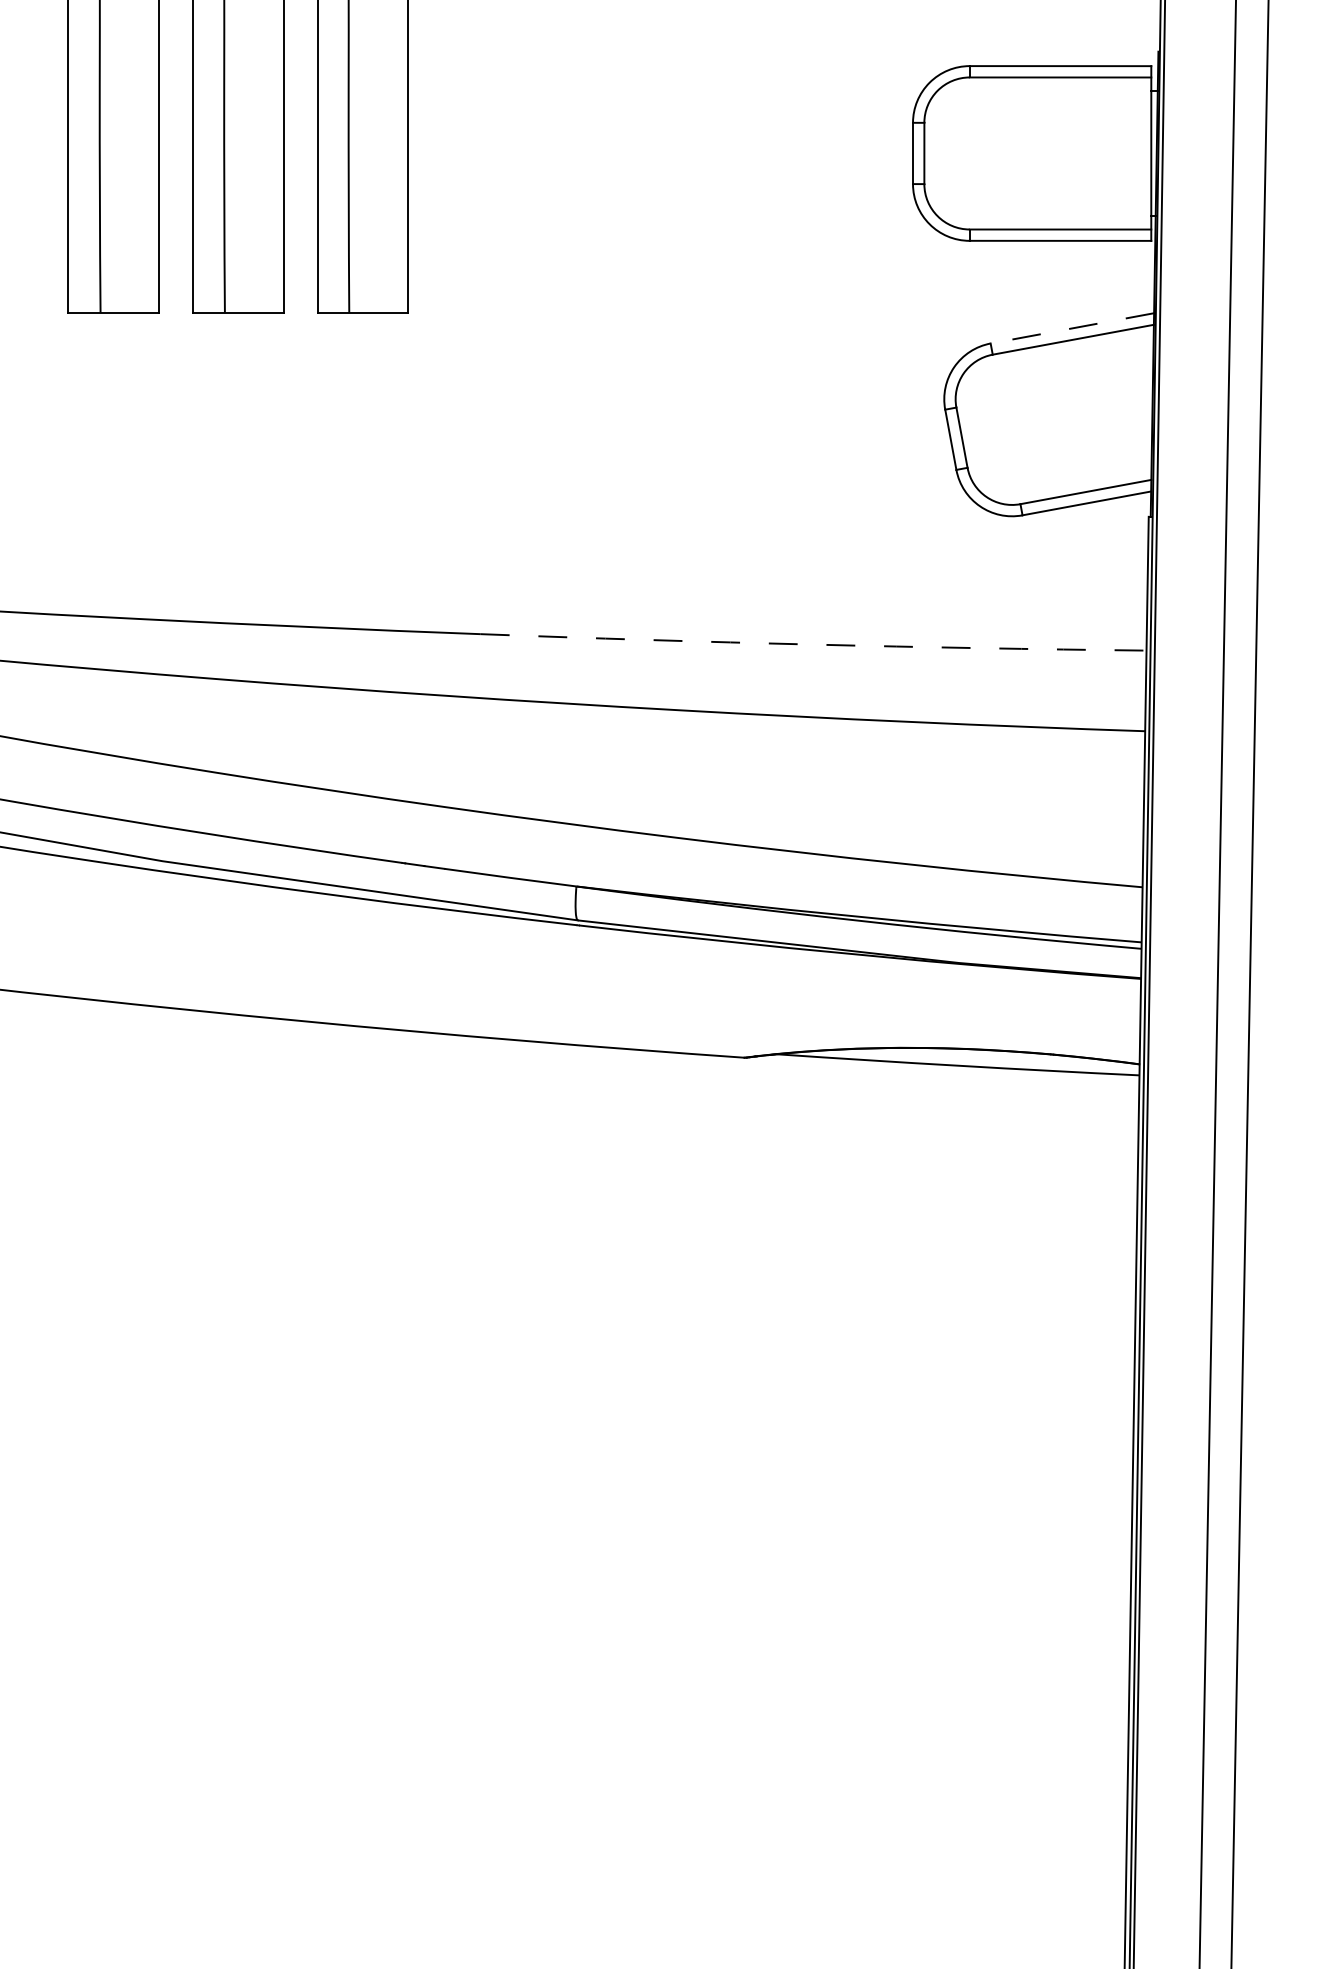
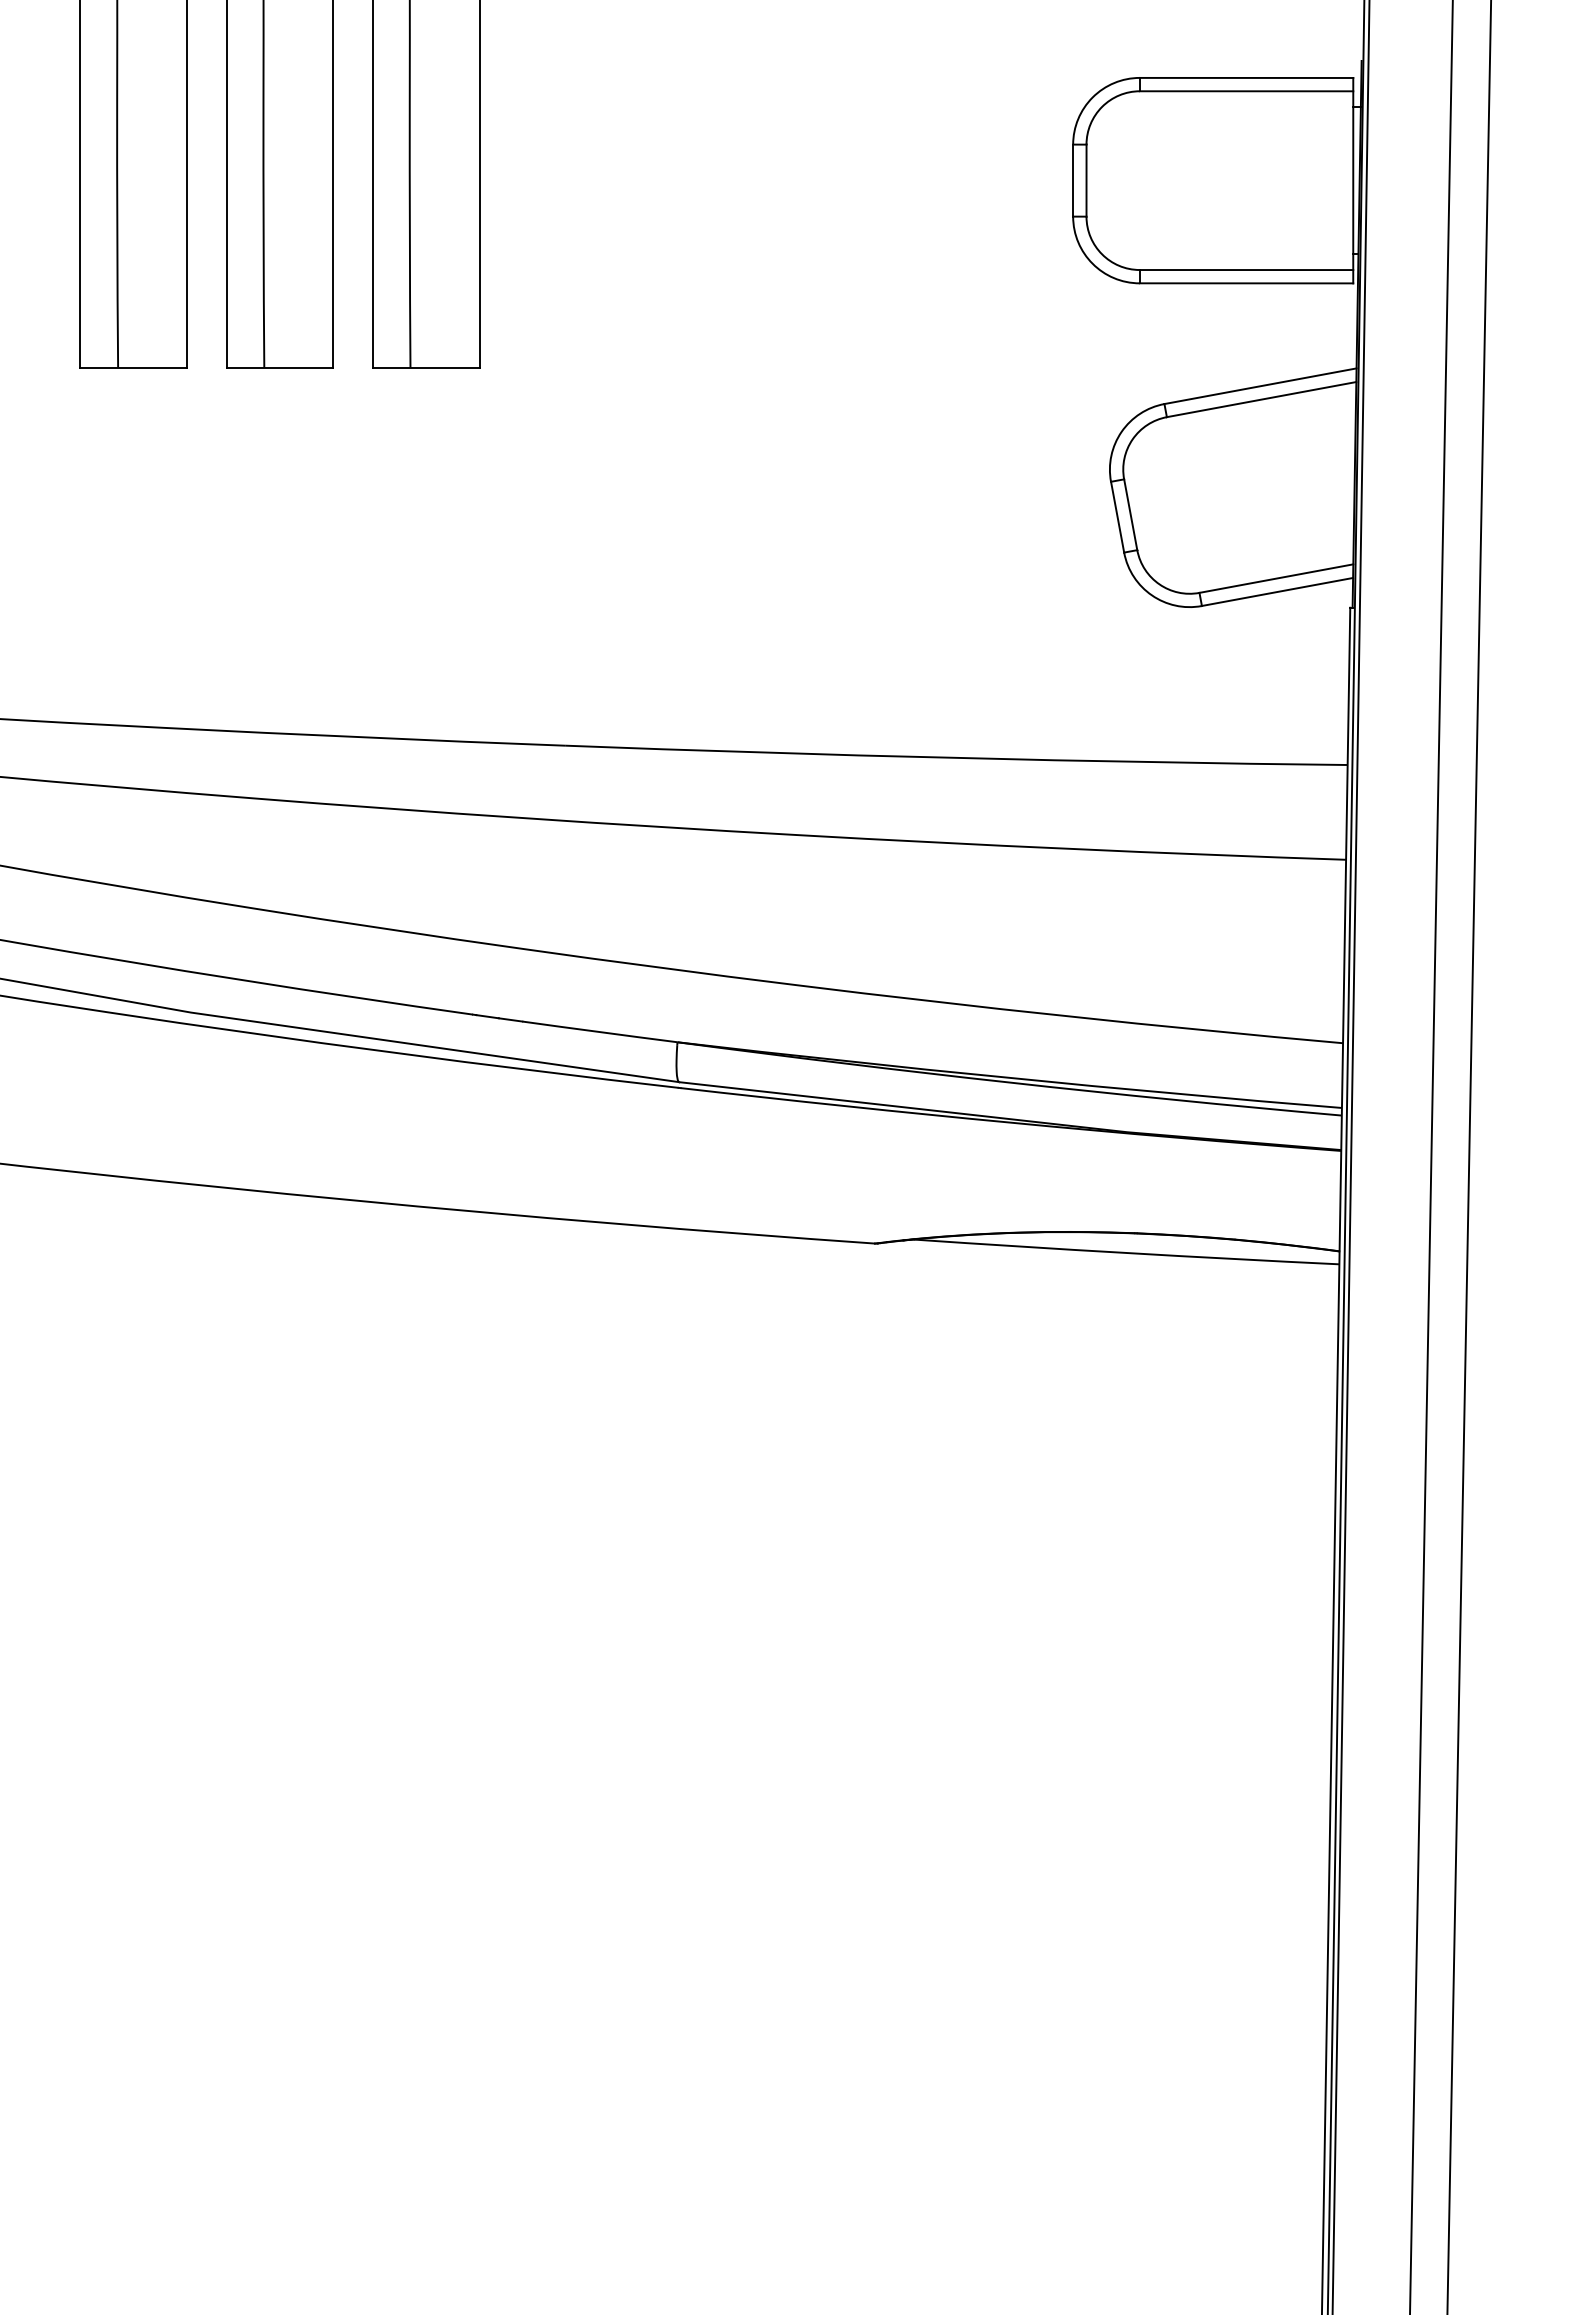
line: (1072, 328) -> (1260, 386), dashed -> solid
arc: (813, 644) -> (956, 757), dashed -> solid

